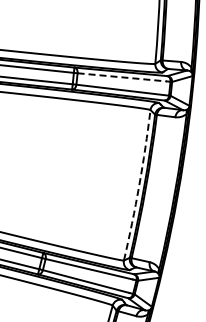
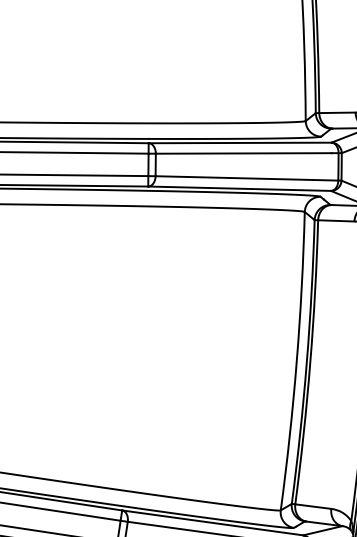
line: (122, 77) -> (244, 153), dashed -> solid
arc: (139, 185) -> (297, 361), dashed -> solid

